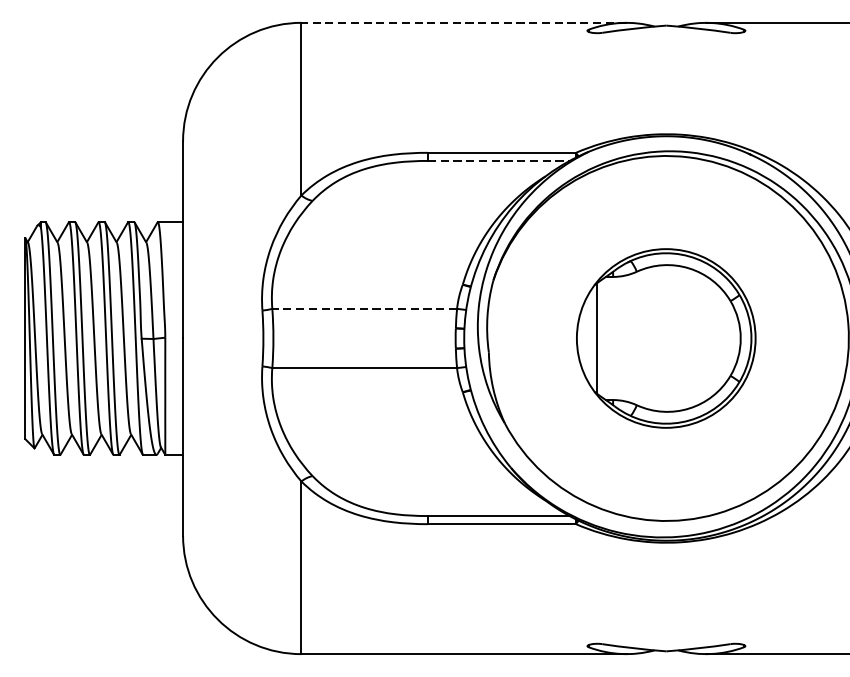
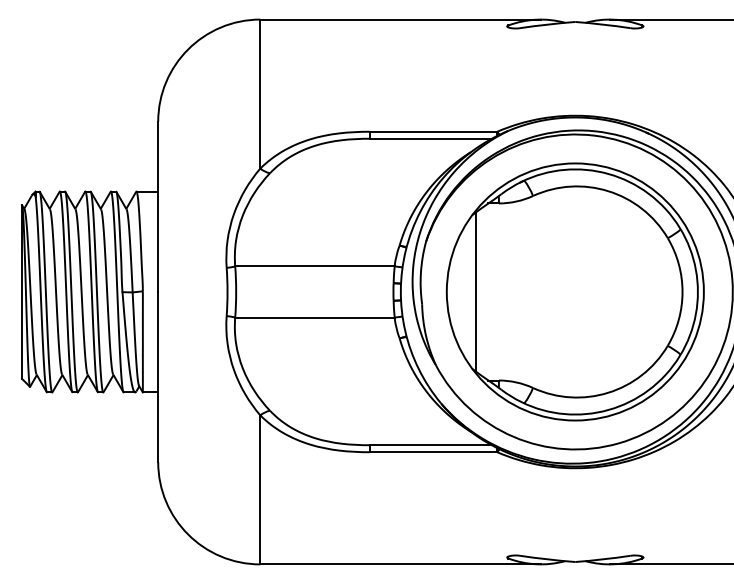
line: (463, 22) -> (400, 19), dashed -> solid
line: (499, 160) -> (431, 138), dashed -> solid
line: (364, 308) -> (314, 266), dashed -> solid
part: (665, 337) -> (574, 291), size x1.67

